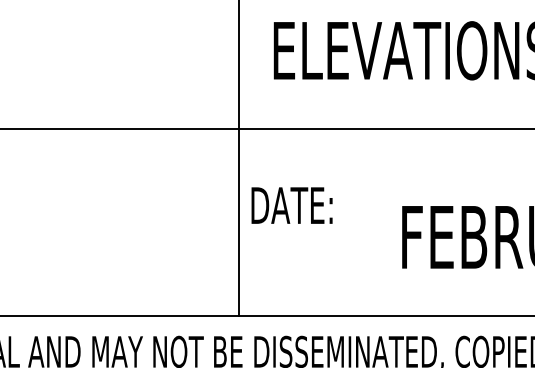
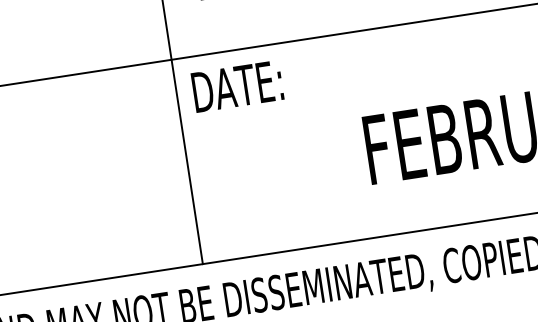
text: (291, 205) -> (236, 86), moved

